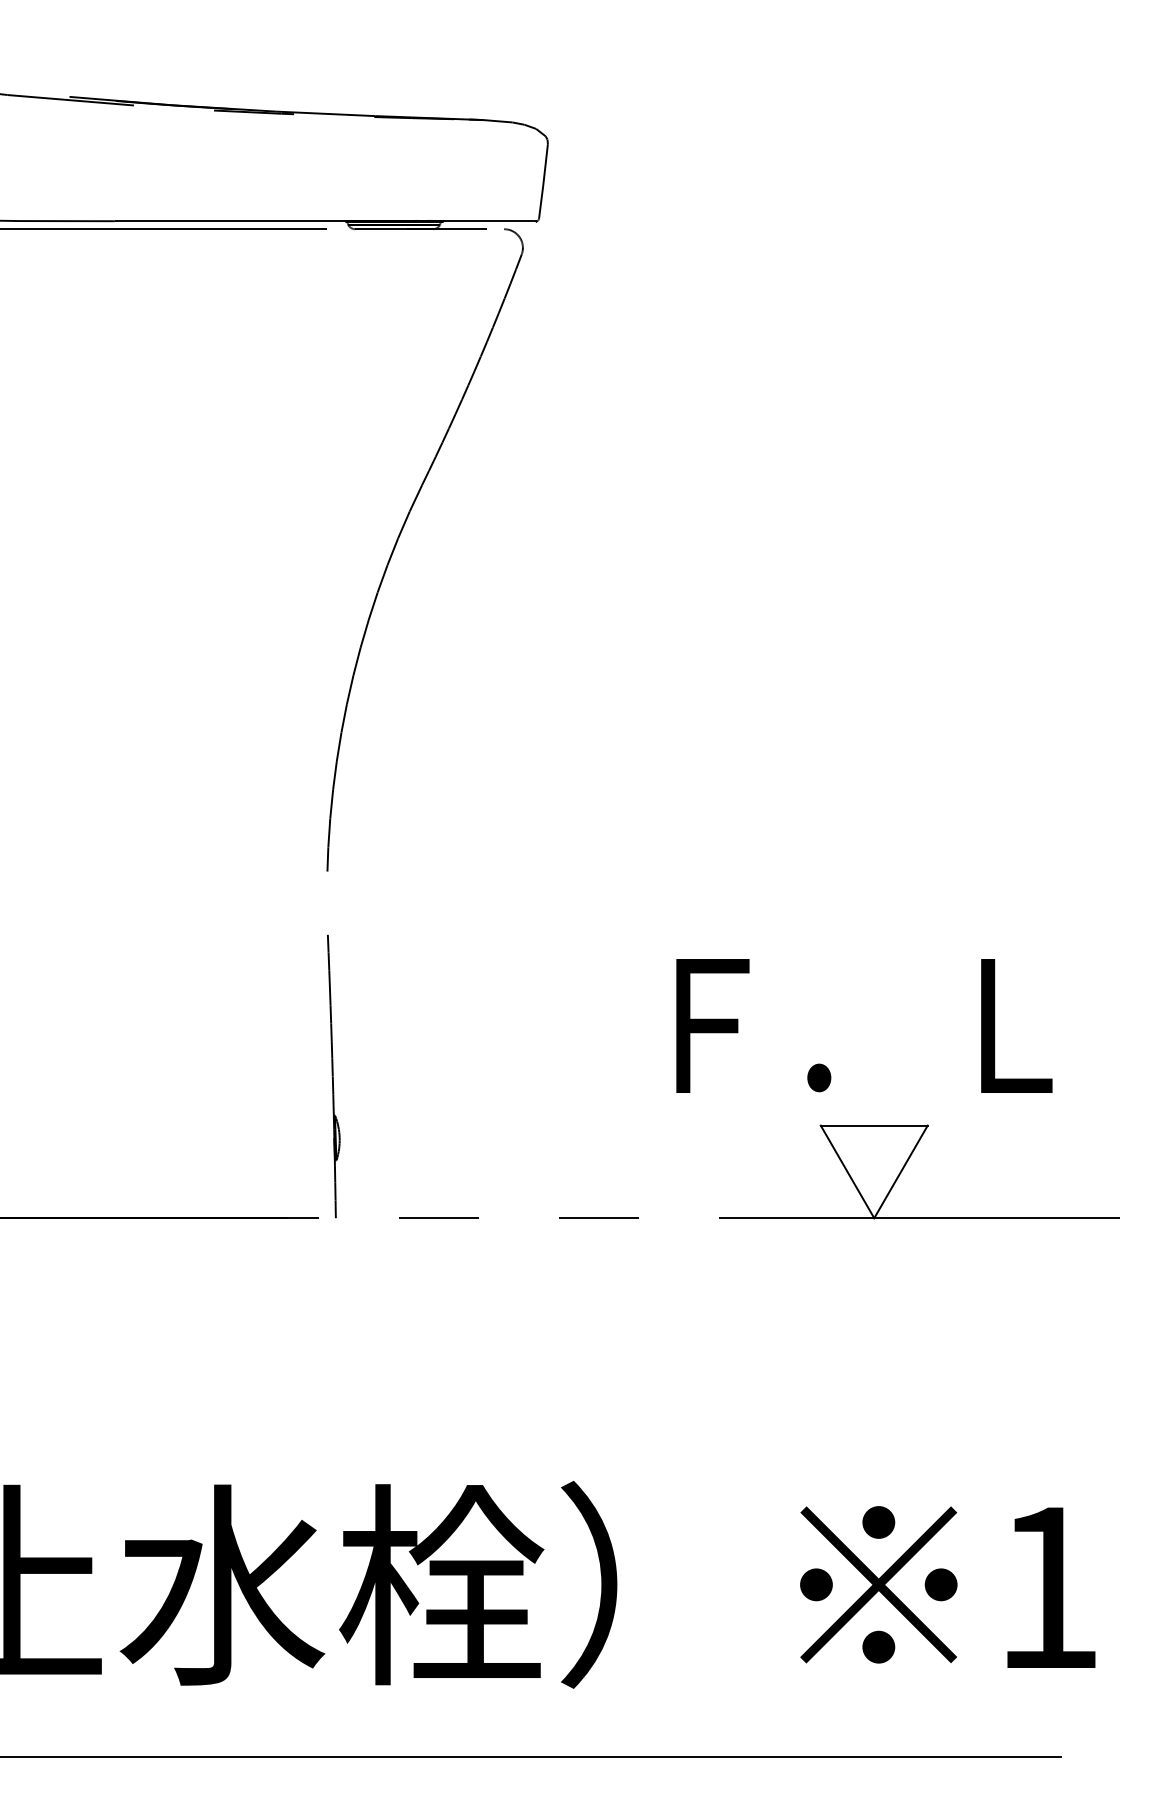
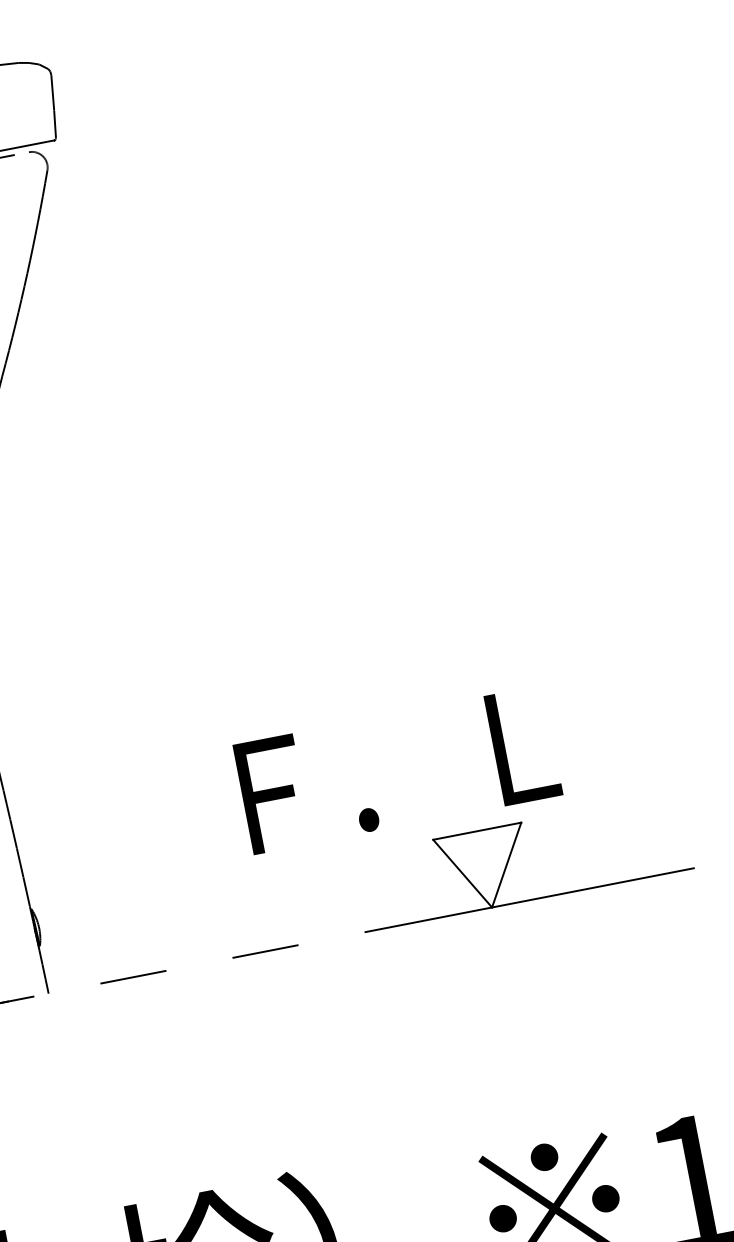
text: (864, 1025) -> (397, 769), moved

